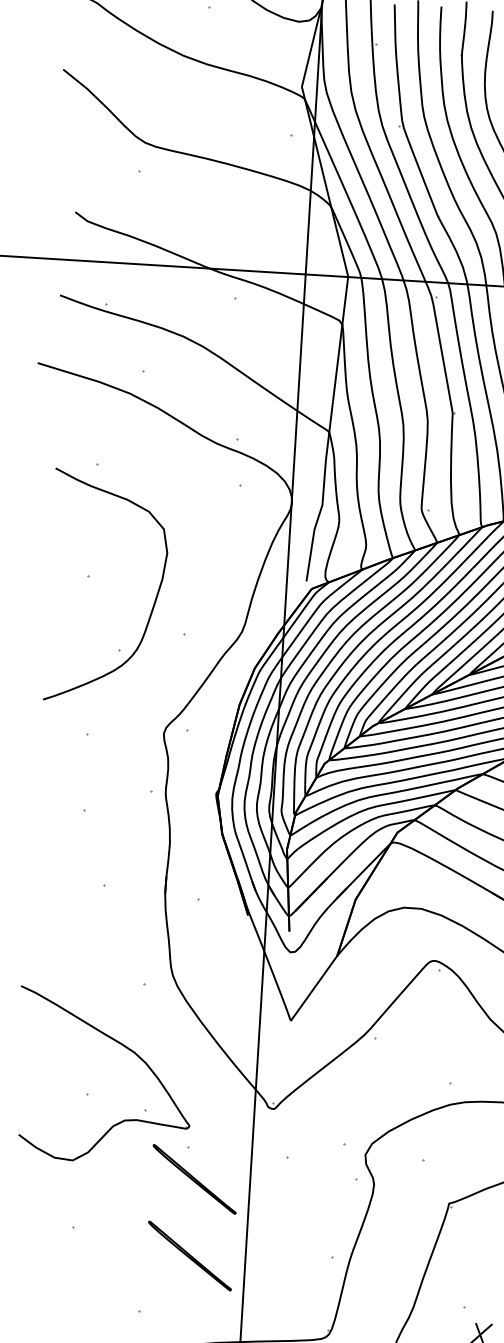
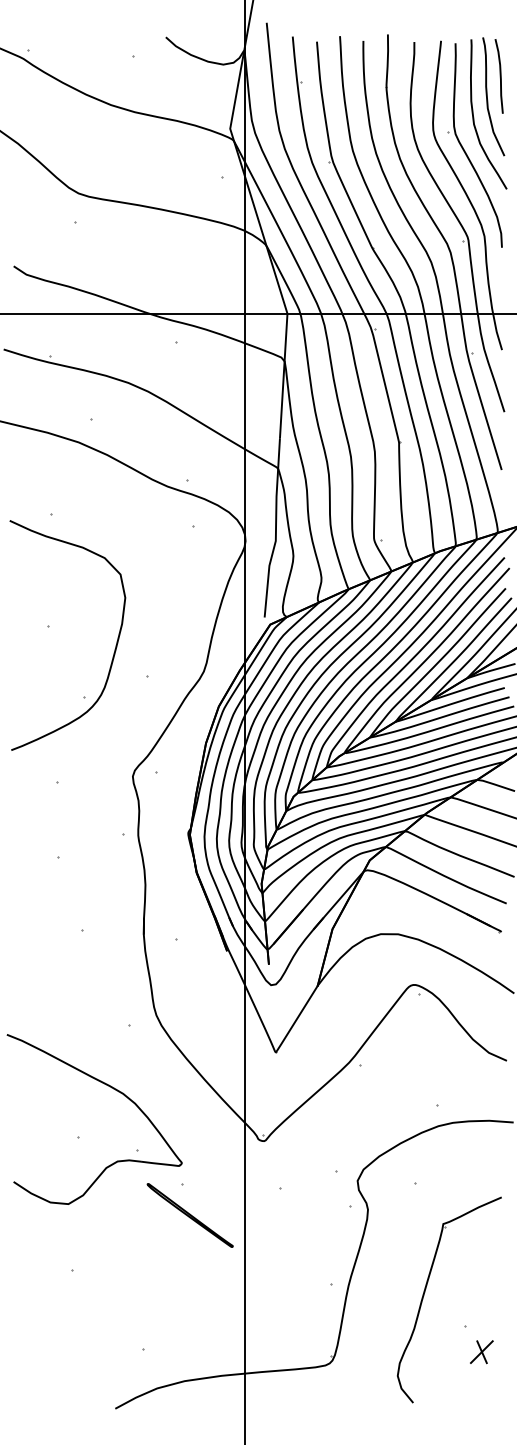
part: (189, 1255) -> (189, 1291), removed

